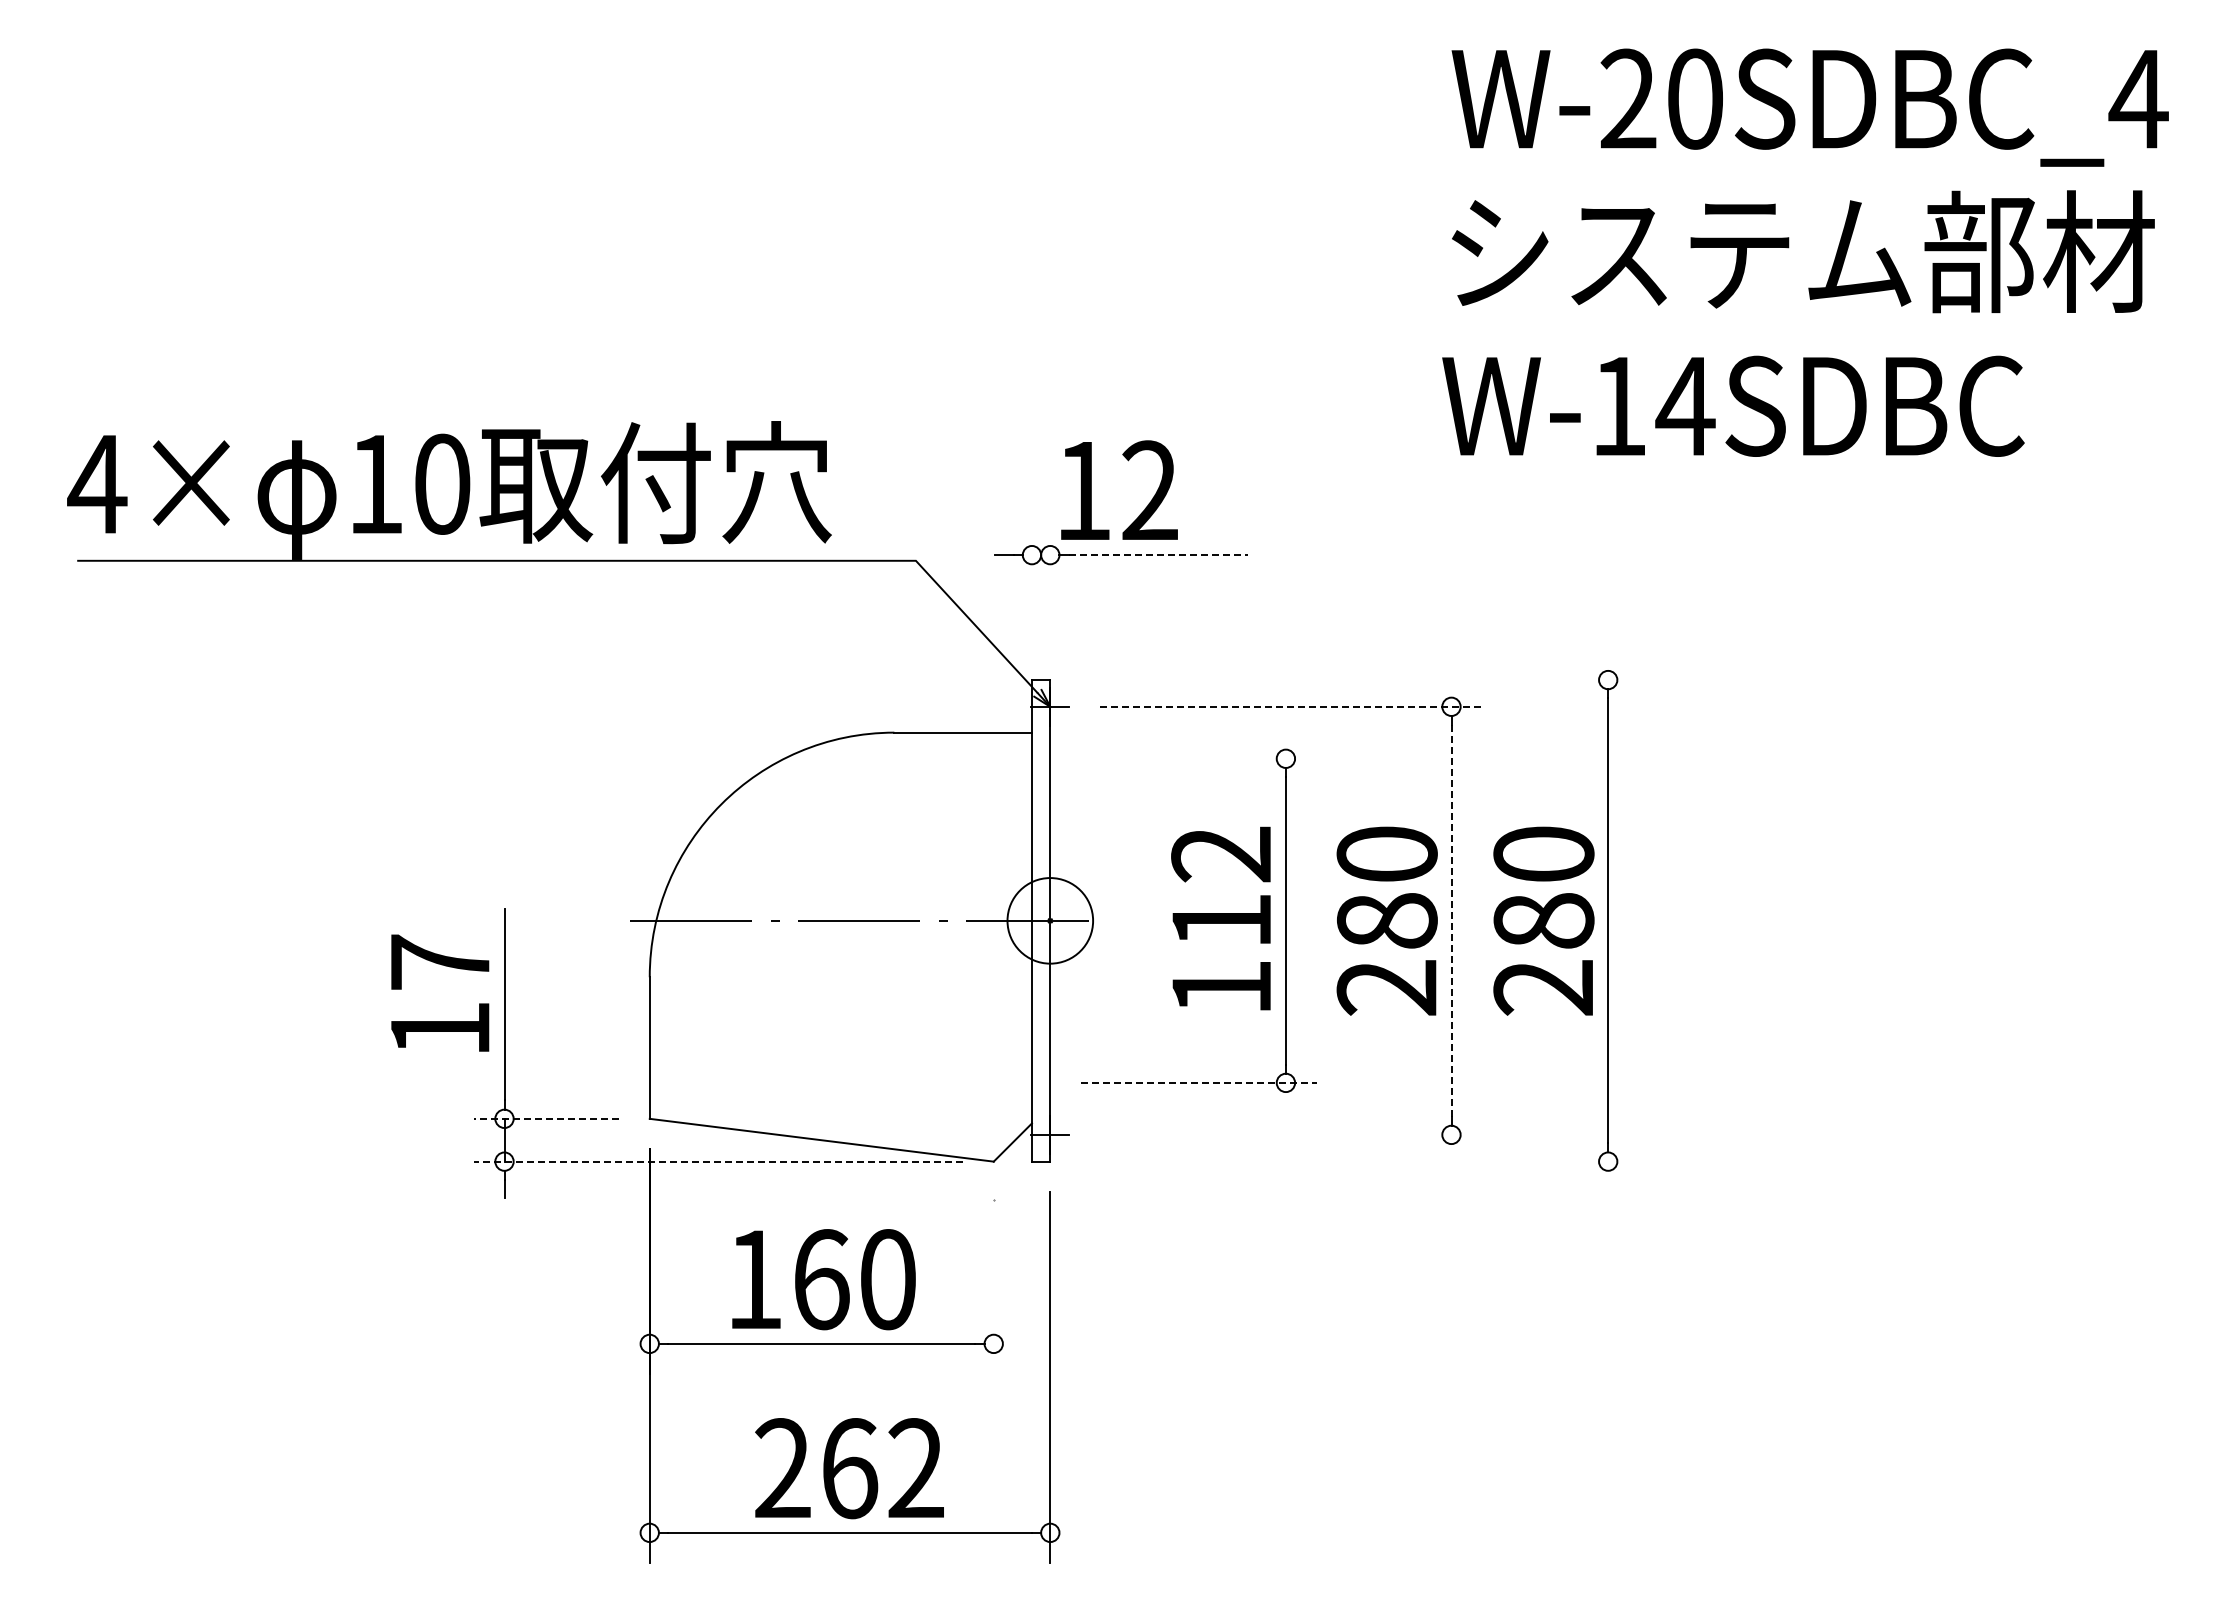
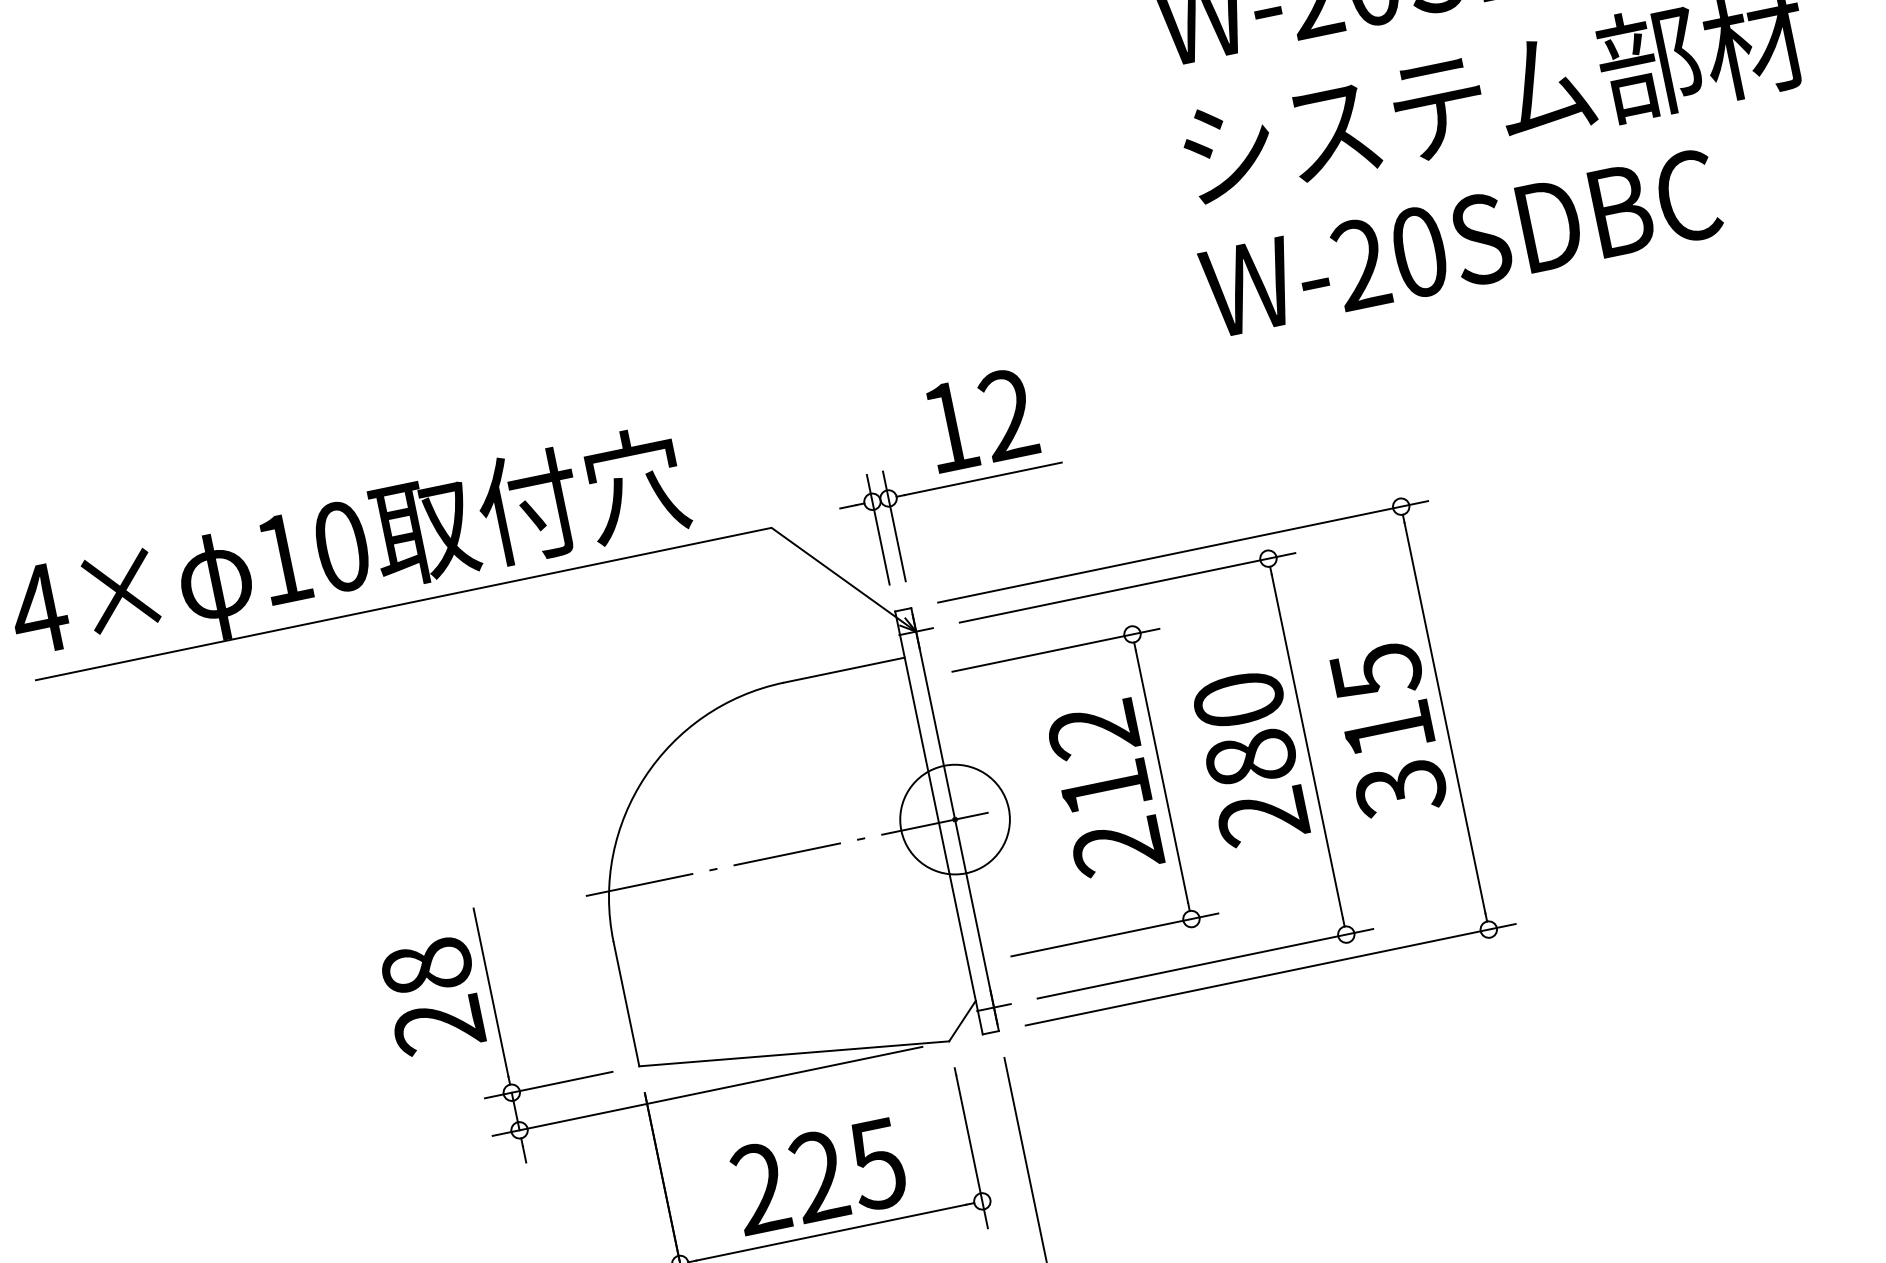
text: (1653, 405) -> (1391, 257), W-14SDBC -> W-20SDBC
text: (1119, 489) -> (981, 419), moved
line: (1158, 555) -> (983, 479), dashed -> solid
line: (1031, 586) -> (877, 529), added
line: (1050, 586) -> (894, 525), added
line: (1359, 680) -> (1182, 552), added
line: (1291, 706) -> (1127, 587), dashed -> solid
line: (1198, 758) -> (1055, 650), added
circle: (1050, 920) -> (955, 819), size x1.43
line: (1451, 920) -> (1307, 746), dashed -> solid
text: (1543, 921) -> (1388, 730), 280 -> 315
text: (1220, 987) -> (1116, 847), 112 -> 212
text: (439, 995) -> (432, 996), 17 -> 28
line: (1198, 1082) -> (1114, 934), dashed -> solid
line: (546, 1118) -> (548, 1084), dashed -> solid
line: (1291, 1134) -> (1205, 963), added
line: (718, 1161) -> (707, 1091), dashed -> solid
line: (1359, 1161) -> (1270, 974), added
text: (820, 1279) -> (818, 1176), 160 -> 225
line: (993, 1283) -> (971, 1148), added

